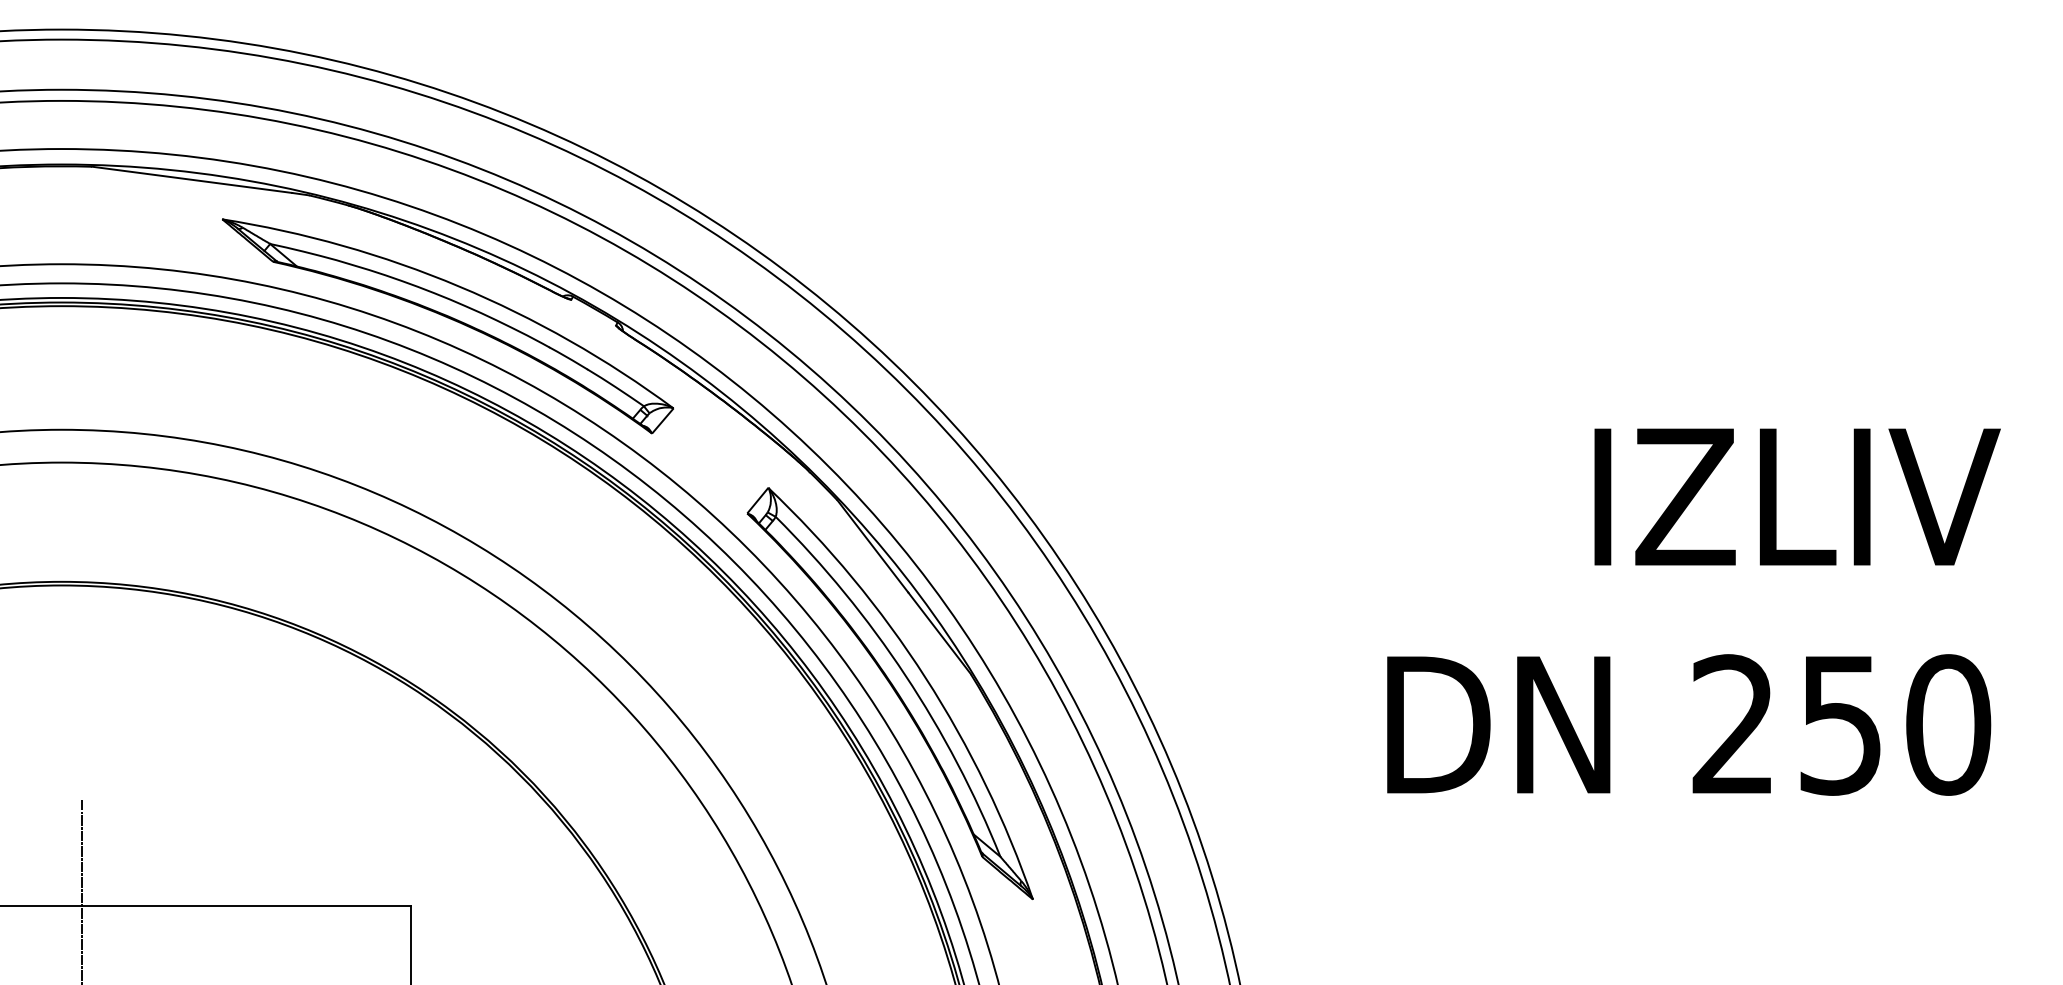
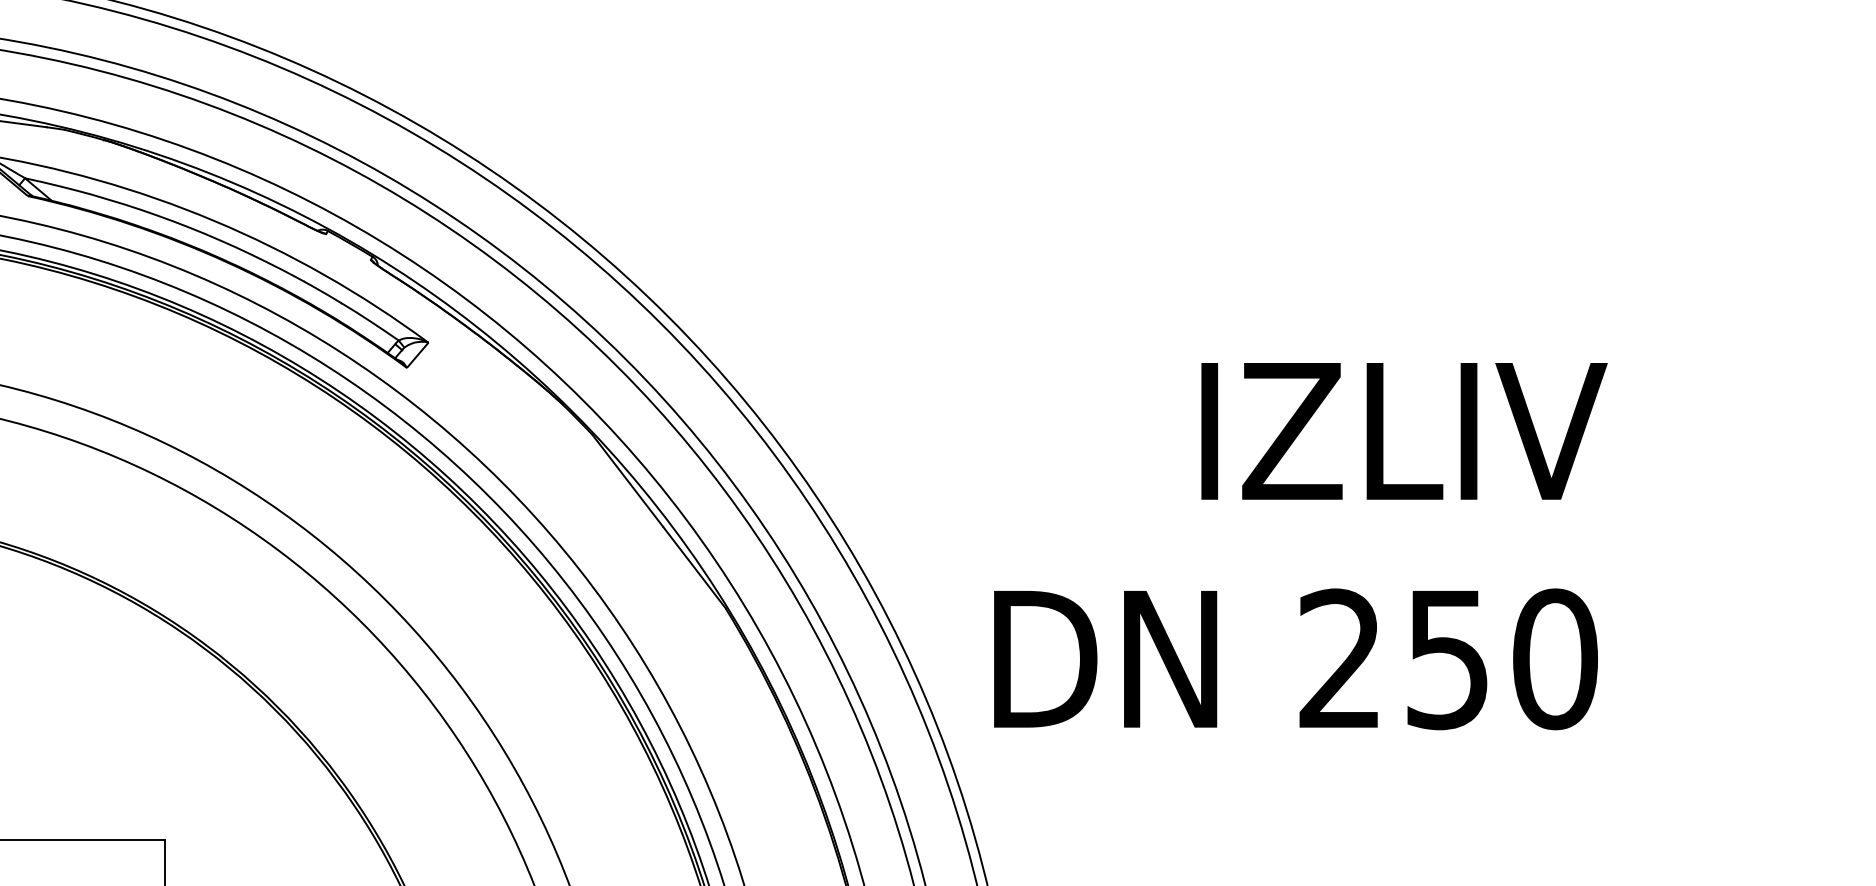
text: (1693, 611) -> (1300, 545), moved
part: (889, 693) -> (644, 627), removed

